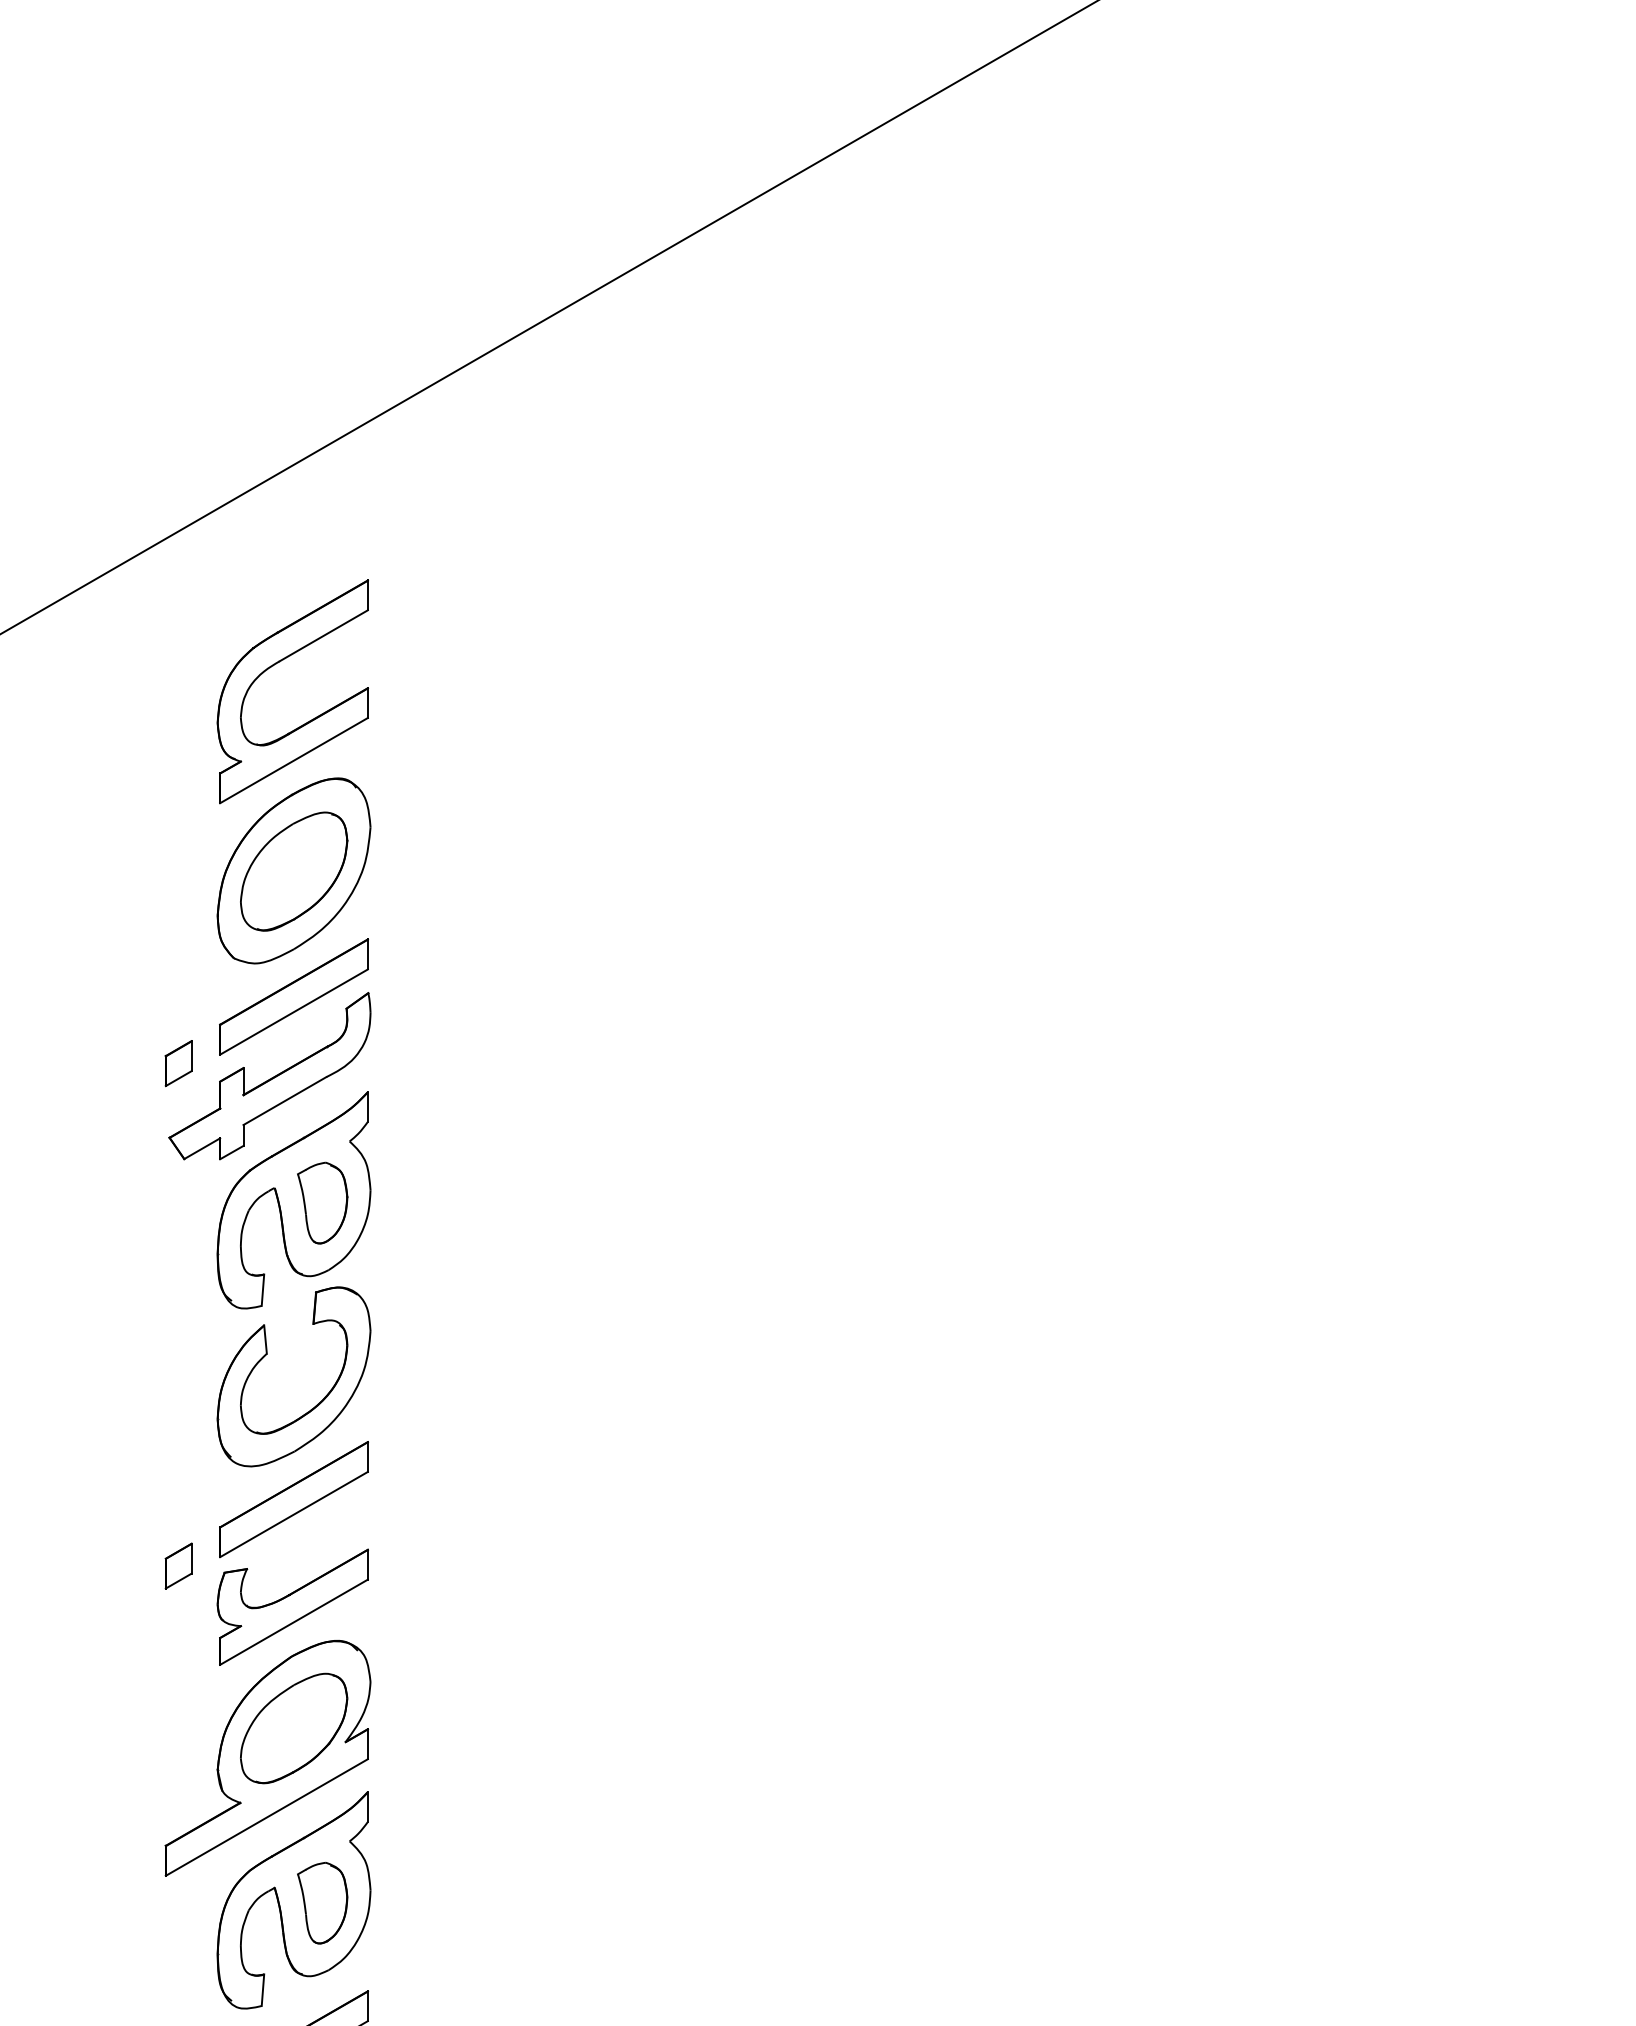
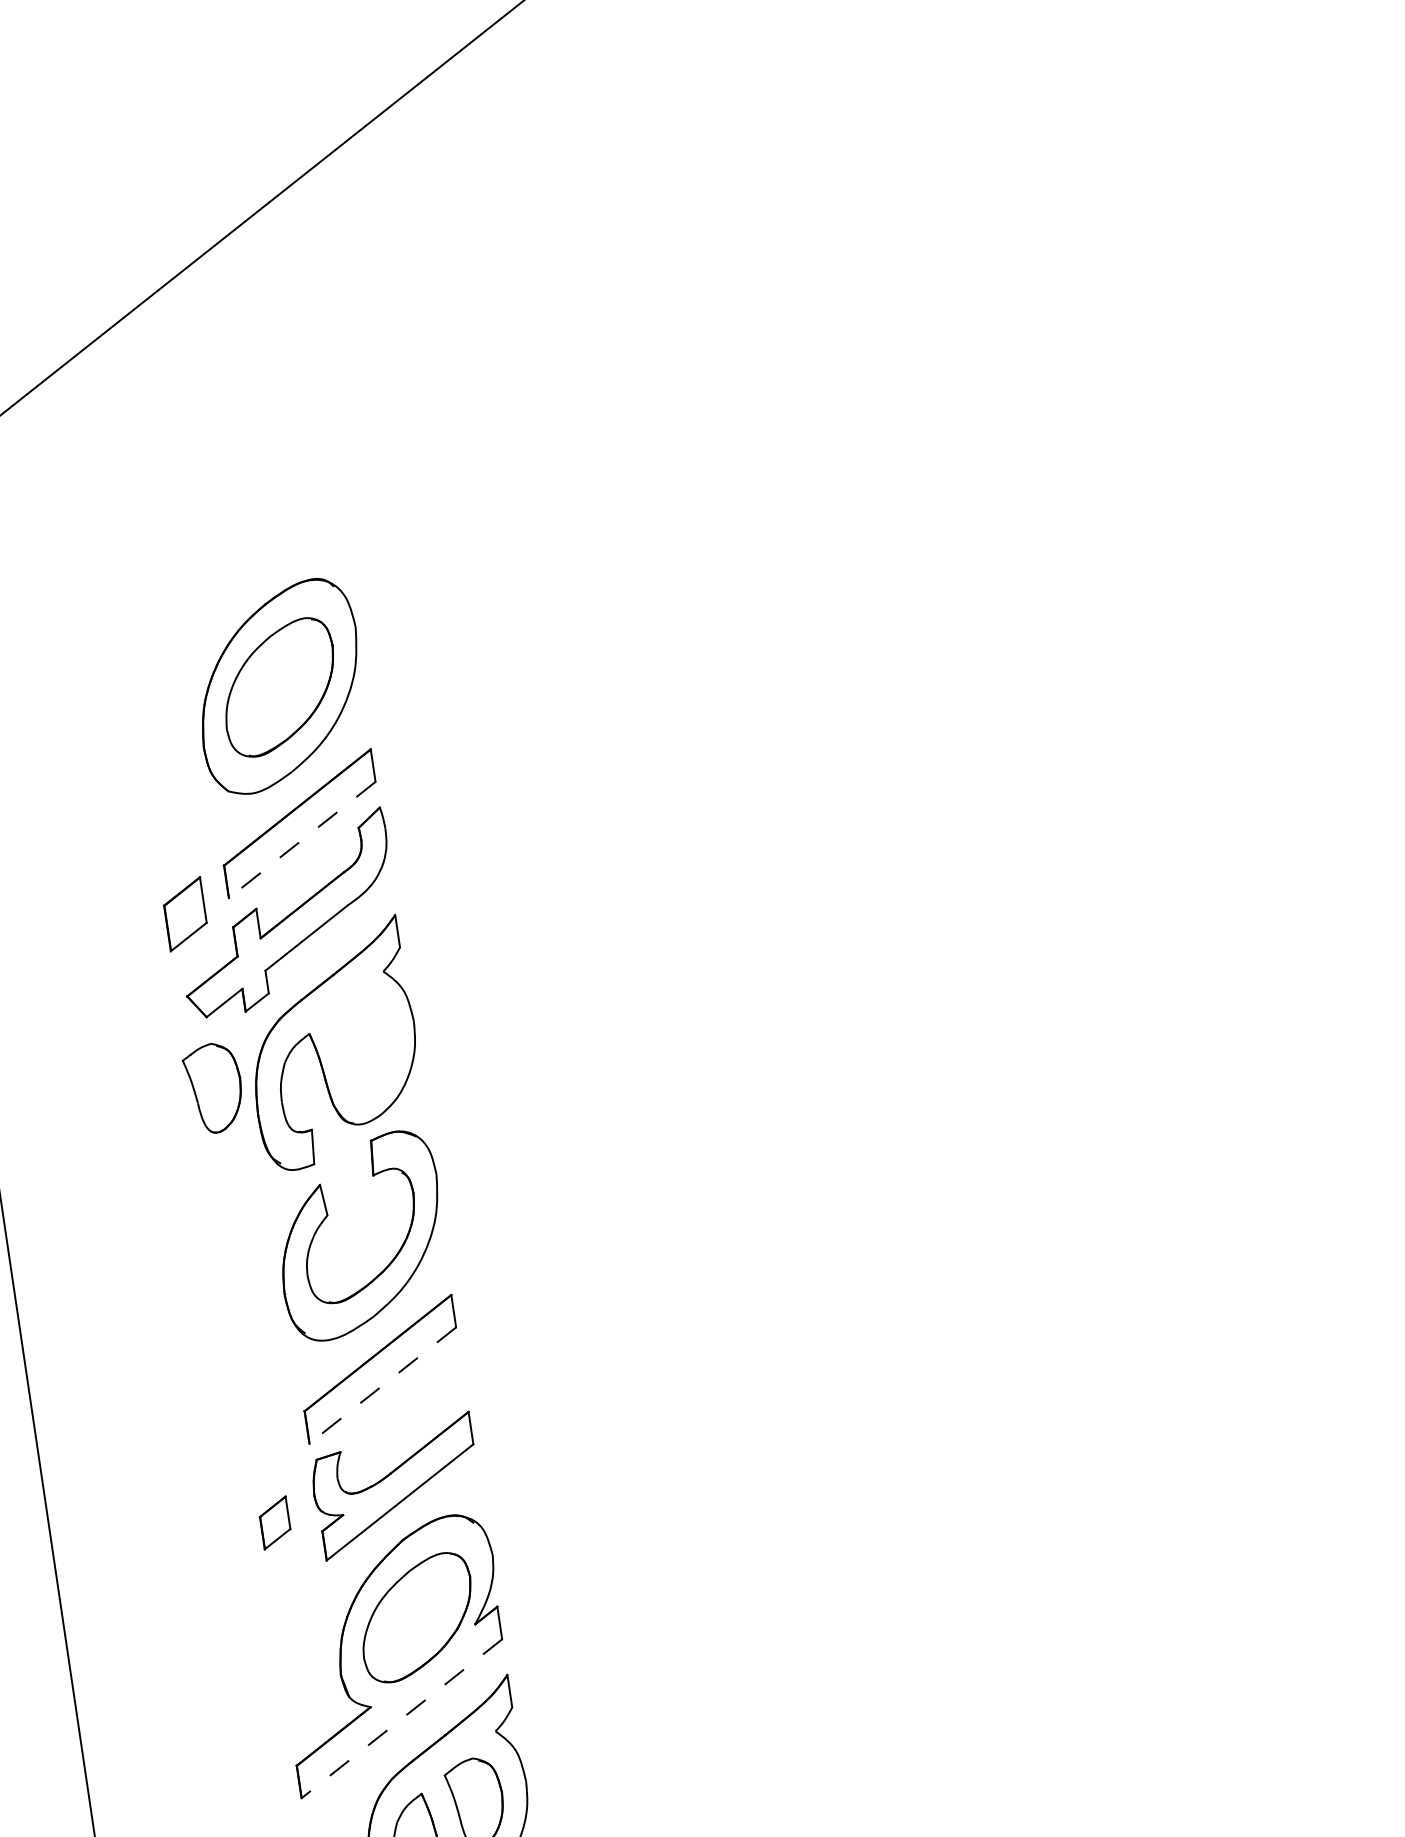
part: (278, 663) -> (229, 464), removed
line: (293, 1012) -> (301, 840), solid -> dashed
part: (178, 1063) -> (185, 914), size x1.4
part: (322, 1202) -> (213, 1087), moved
line: (293, 1514) -> (382, 1385), solid -> dashed
part: (178, 1565) -> (274, 1522), moved
line: (266, 1817) -> (401, 1718), solid -> dashed

